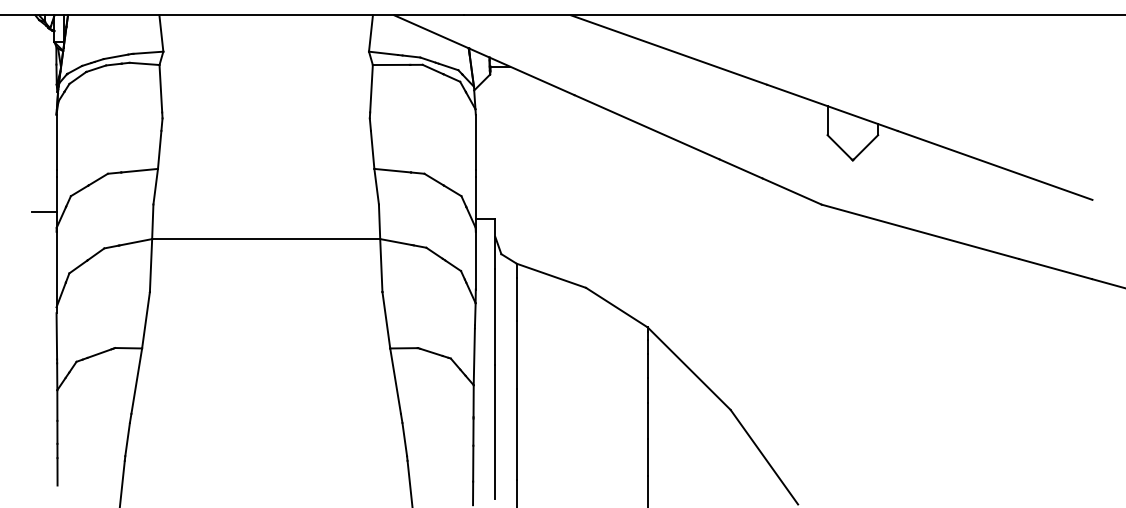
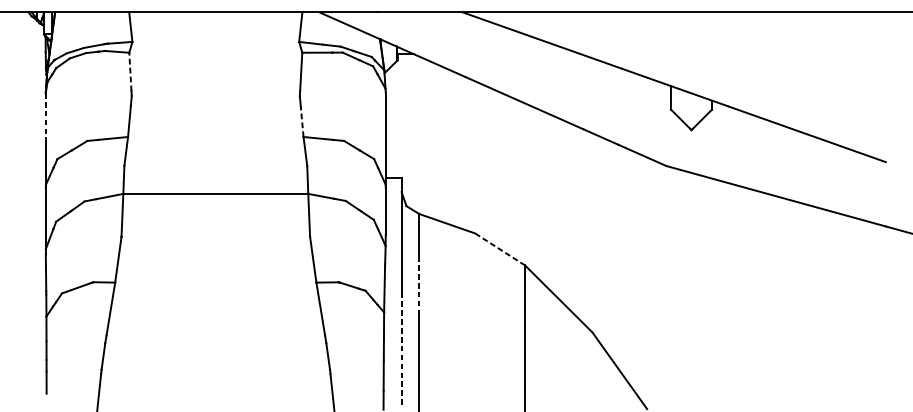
line: (160, 88) -> (130, 71), solid -> dashed
line: (56, 142) -> (45, 115), solid -> dashed
line: (372, 149) -> (302, 121), solid -> dashed
line: (44, 211) -> (36, 171), removed
line: (616, 307) -> (499, 249), solid -> dashed
line: (516, 354) -> (418, 287), solid -> dashed
line: (495, 431) -> (401, 349), solid -> dashed

